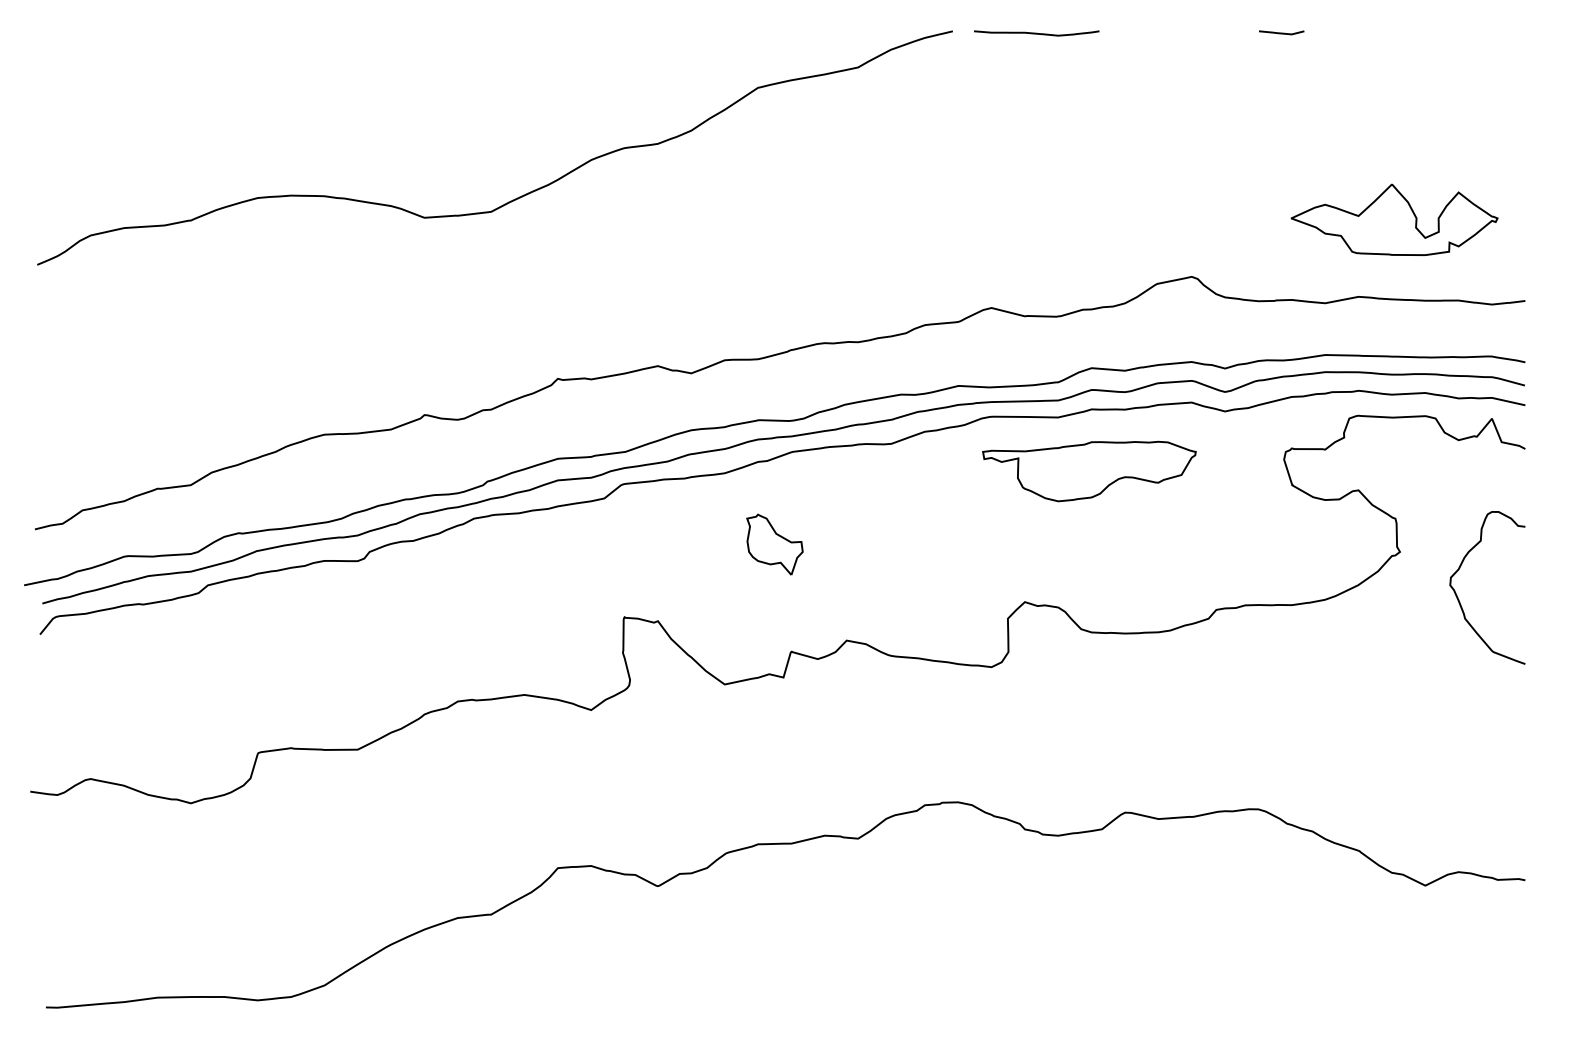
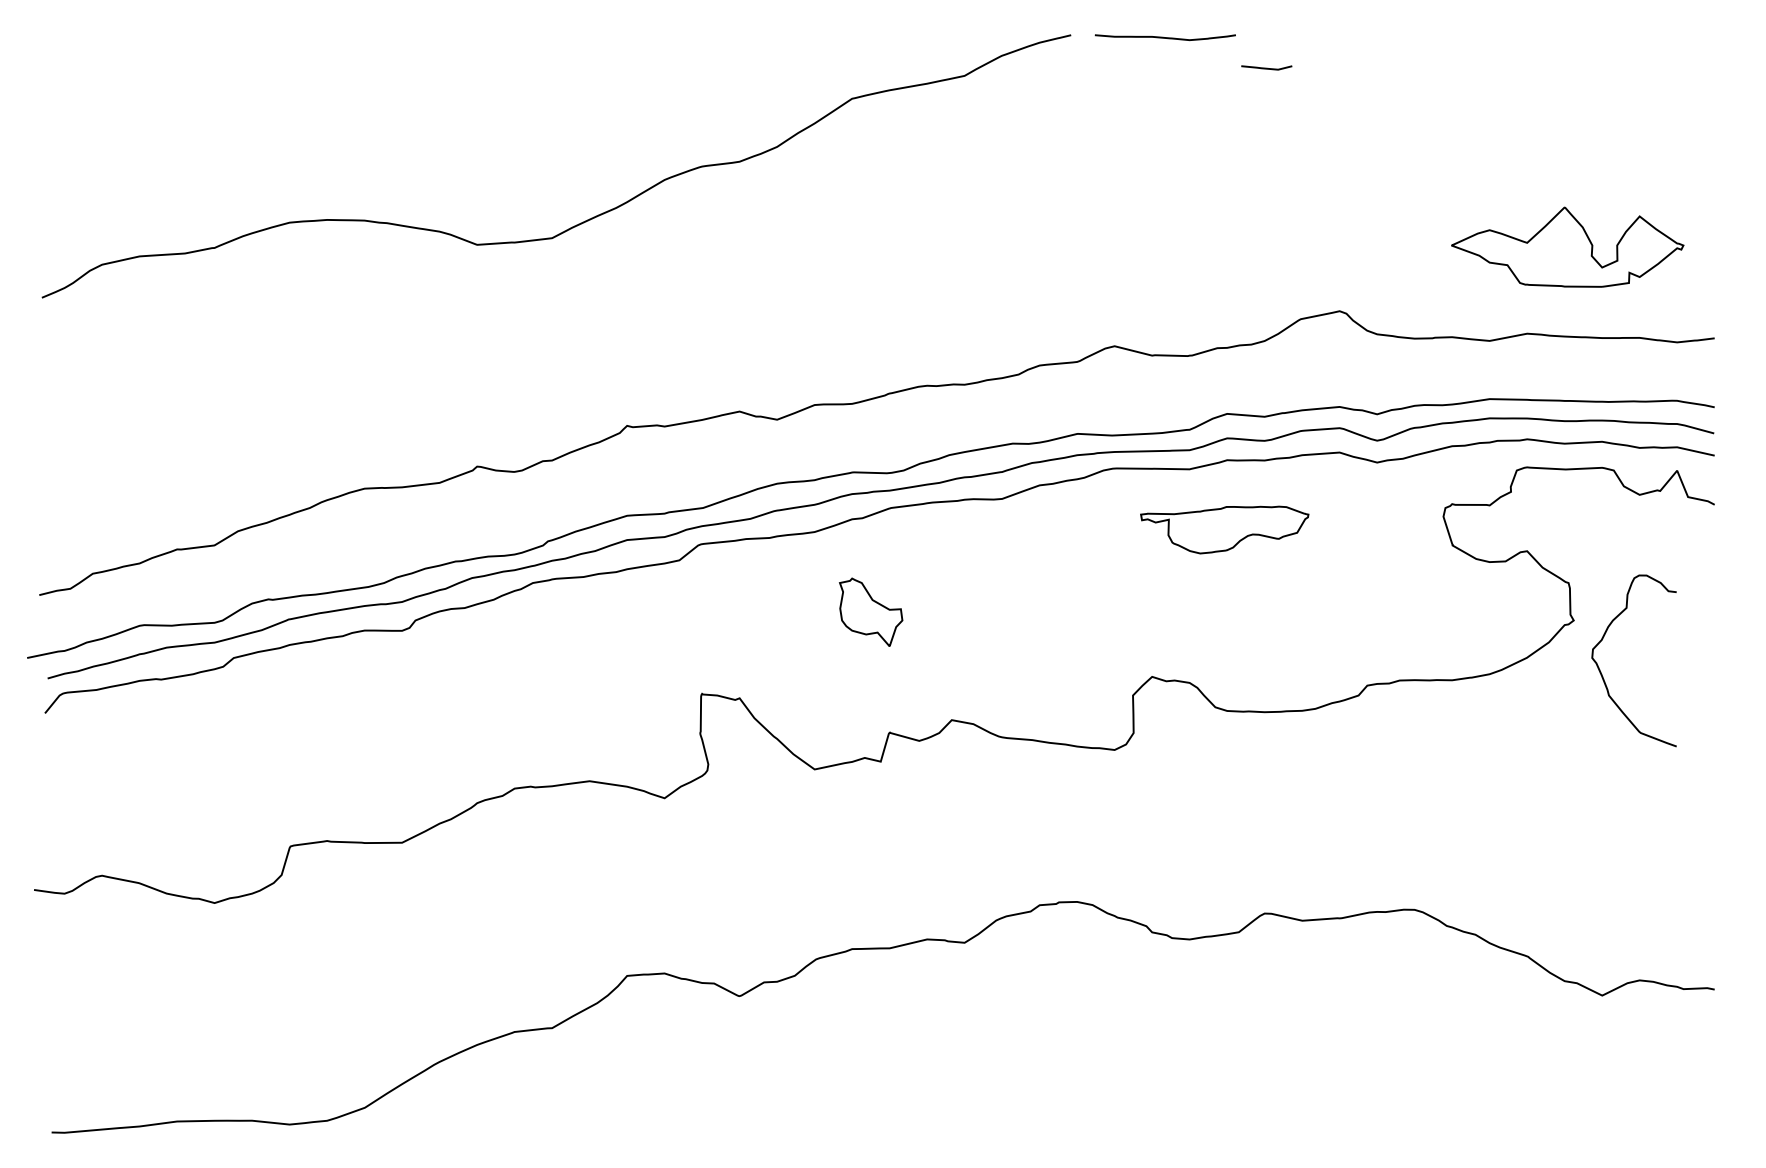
line: (1281, 32) -> (1266, 67), moved
part: (1089, 471) -> (1224, 529), size x0.7
curve: (1460, 601) -> (1603, 676), moved

